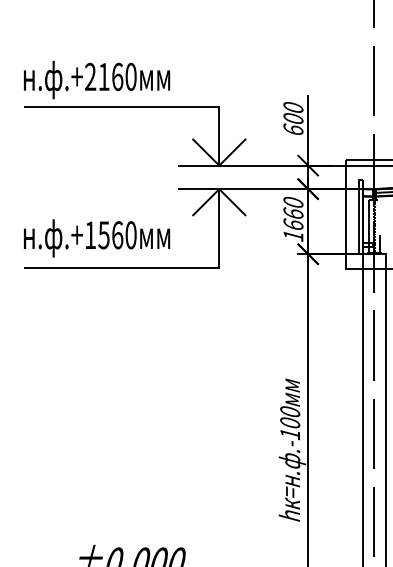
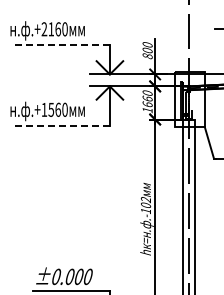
line: (122, 106) -> (60, 44), solid -> dashed
text: (293, 130) -> (147, 56), 600 -> 800
line: (122, 267) -> (60, 126), solid -> dashed
text: (289, 411) -> (145, 199), .-100 -> .-102

